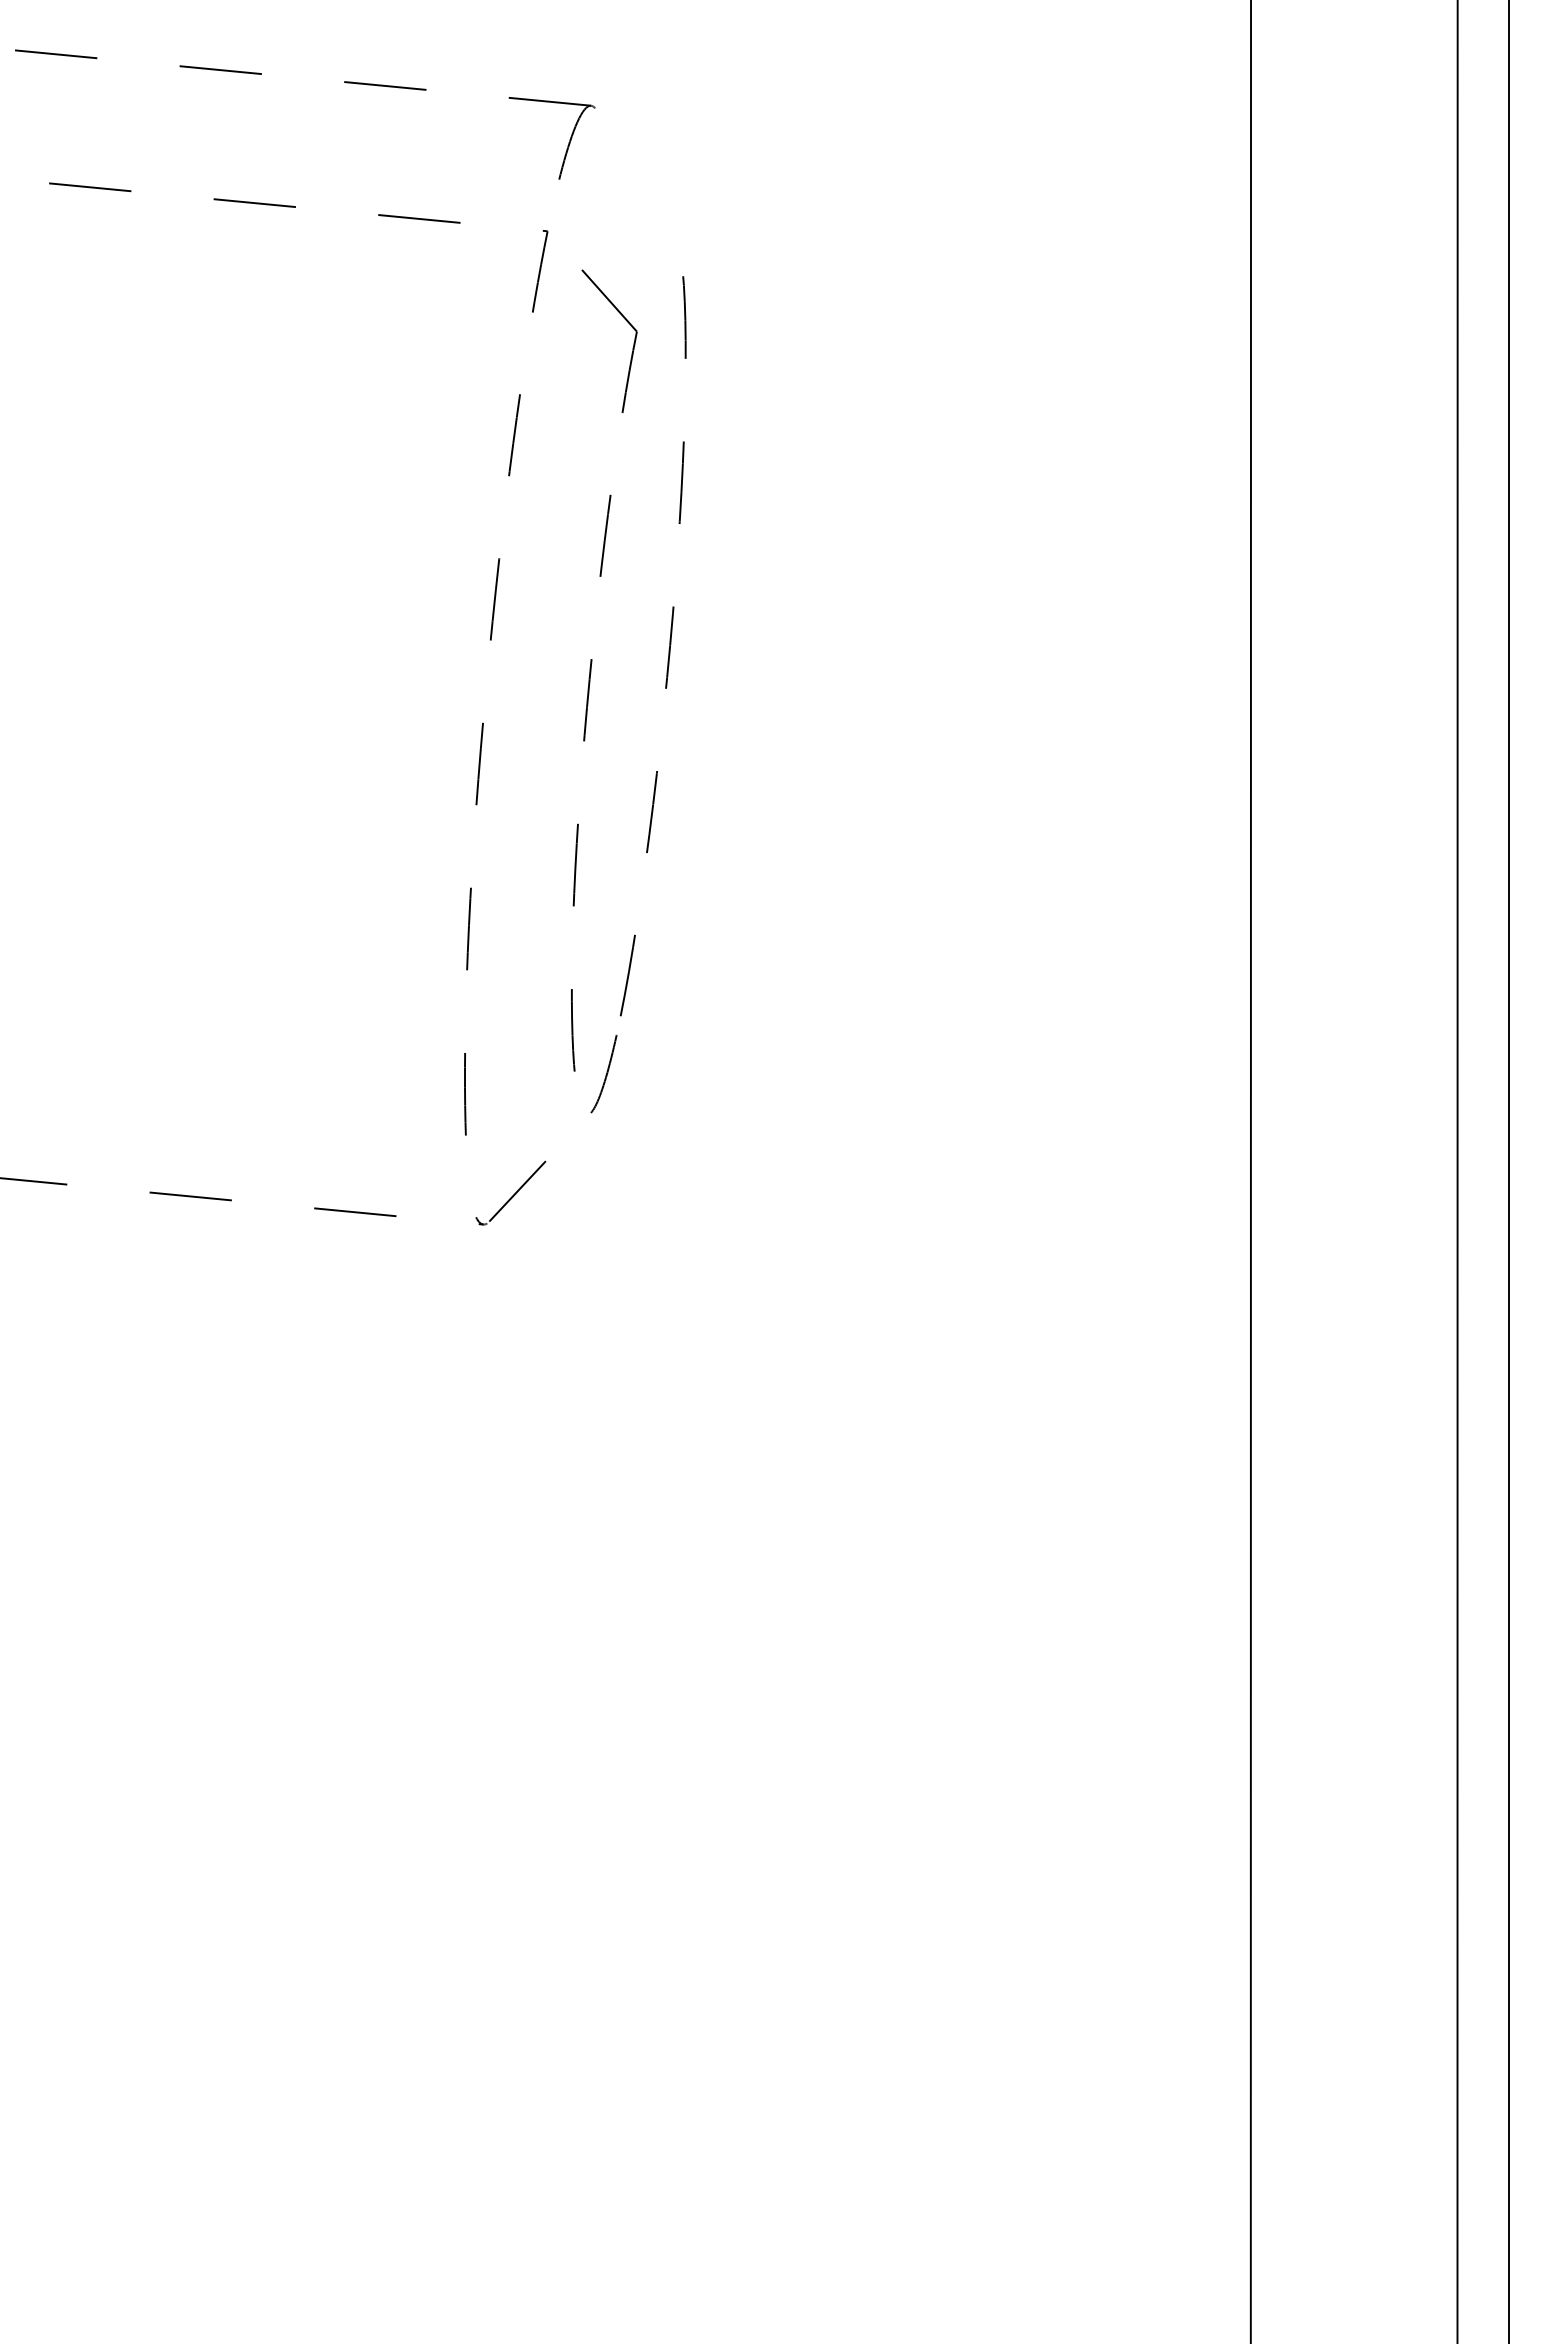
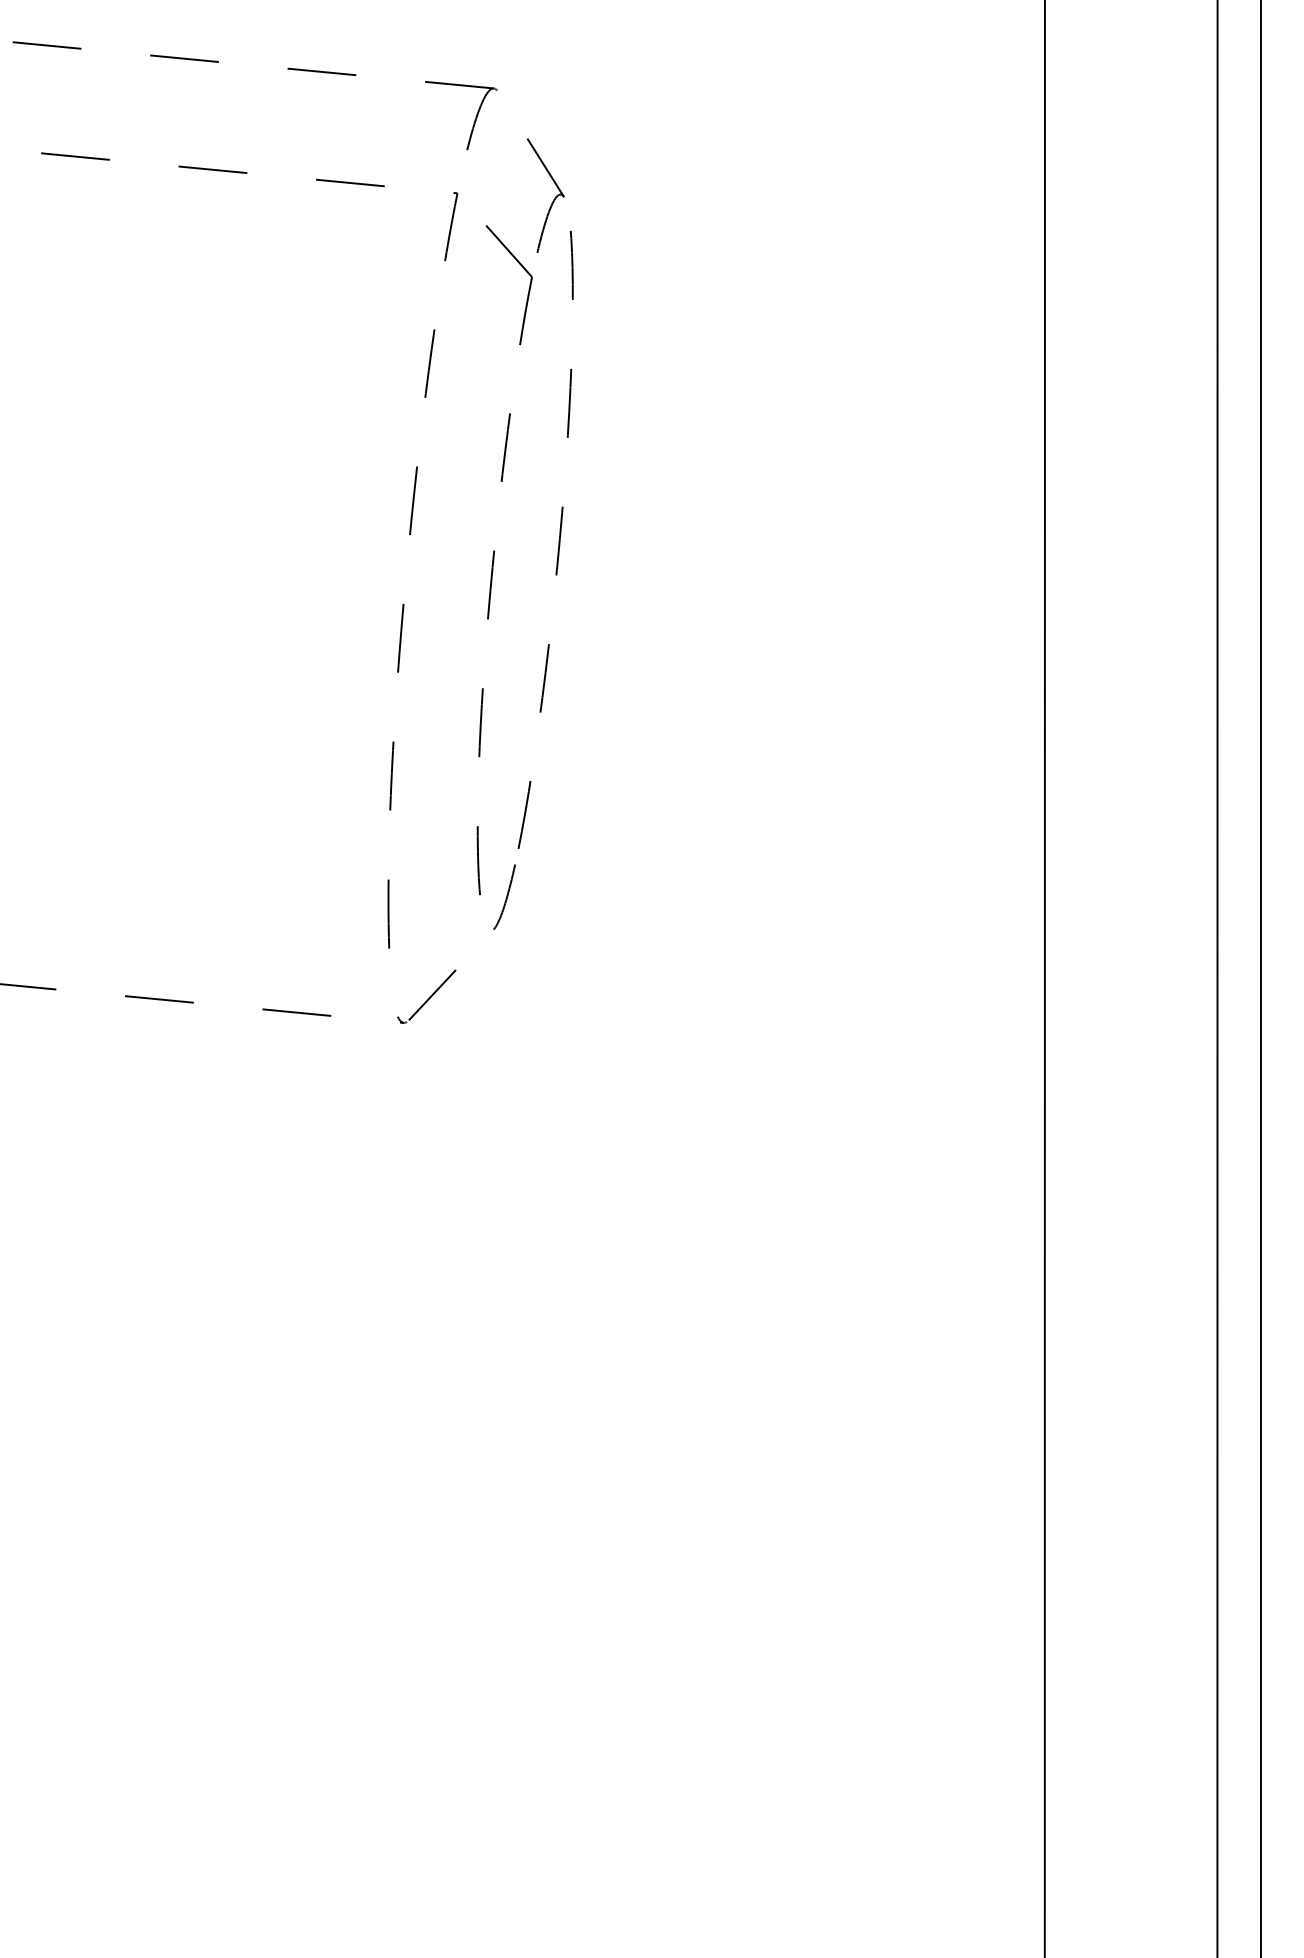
part: (661, 240) -> (552, 201), added

